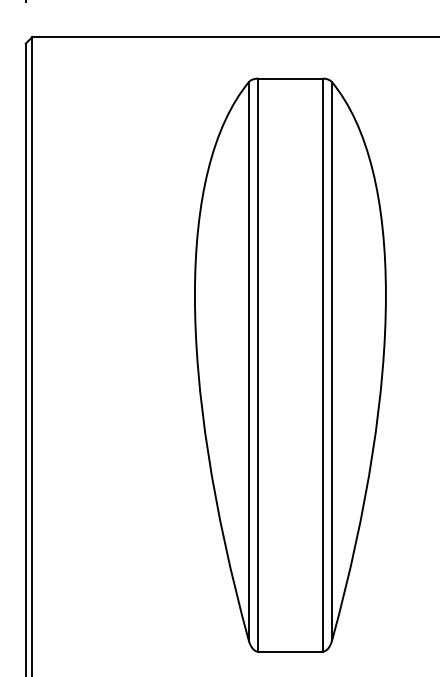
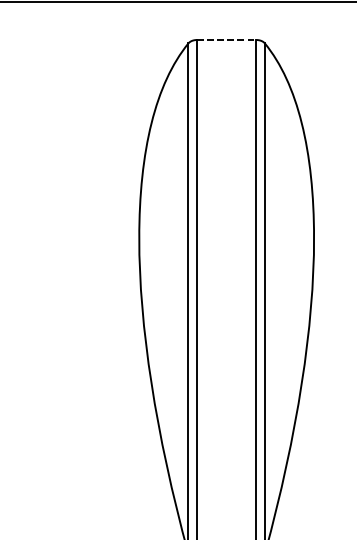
line: (290, 78) -> (226, 39), solid -> dashed

